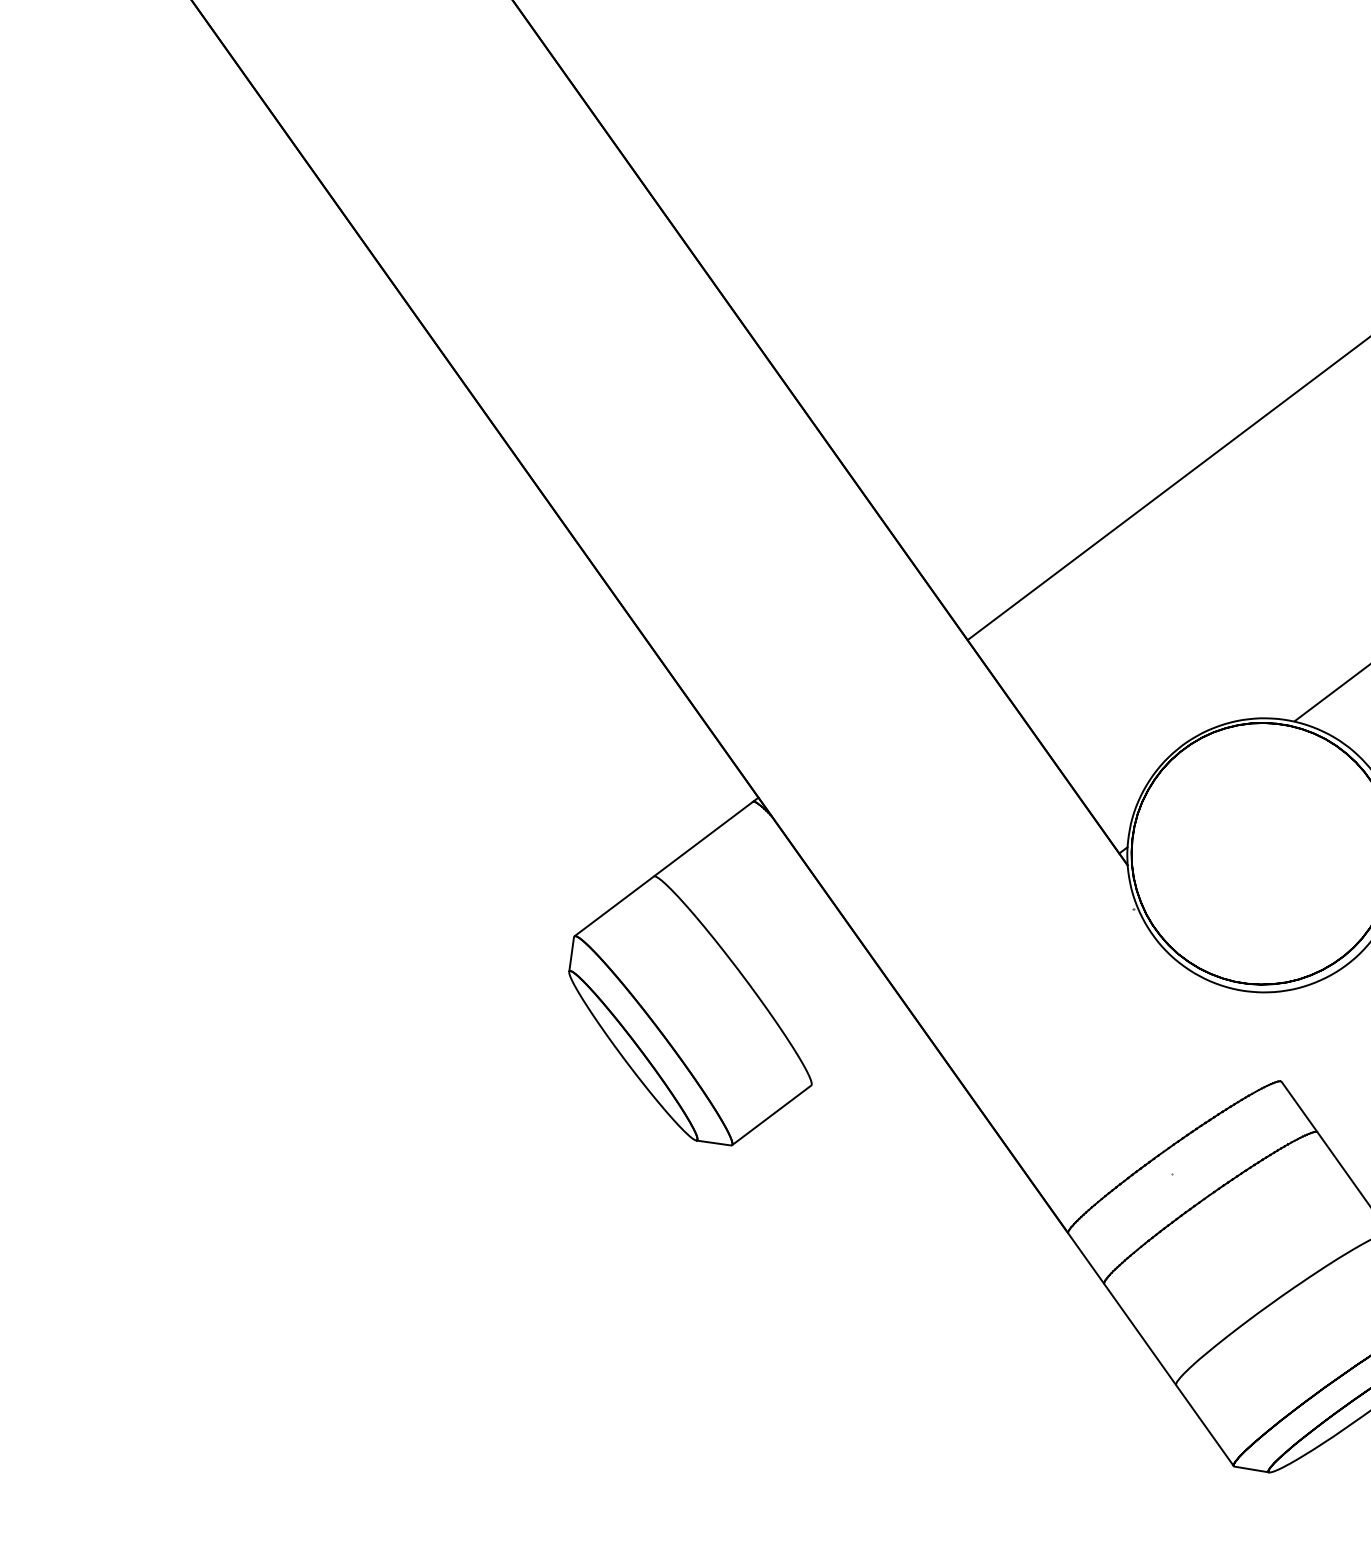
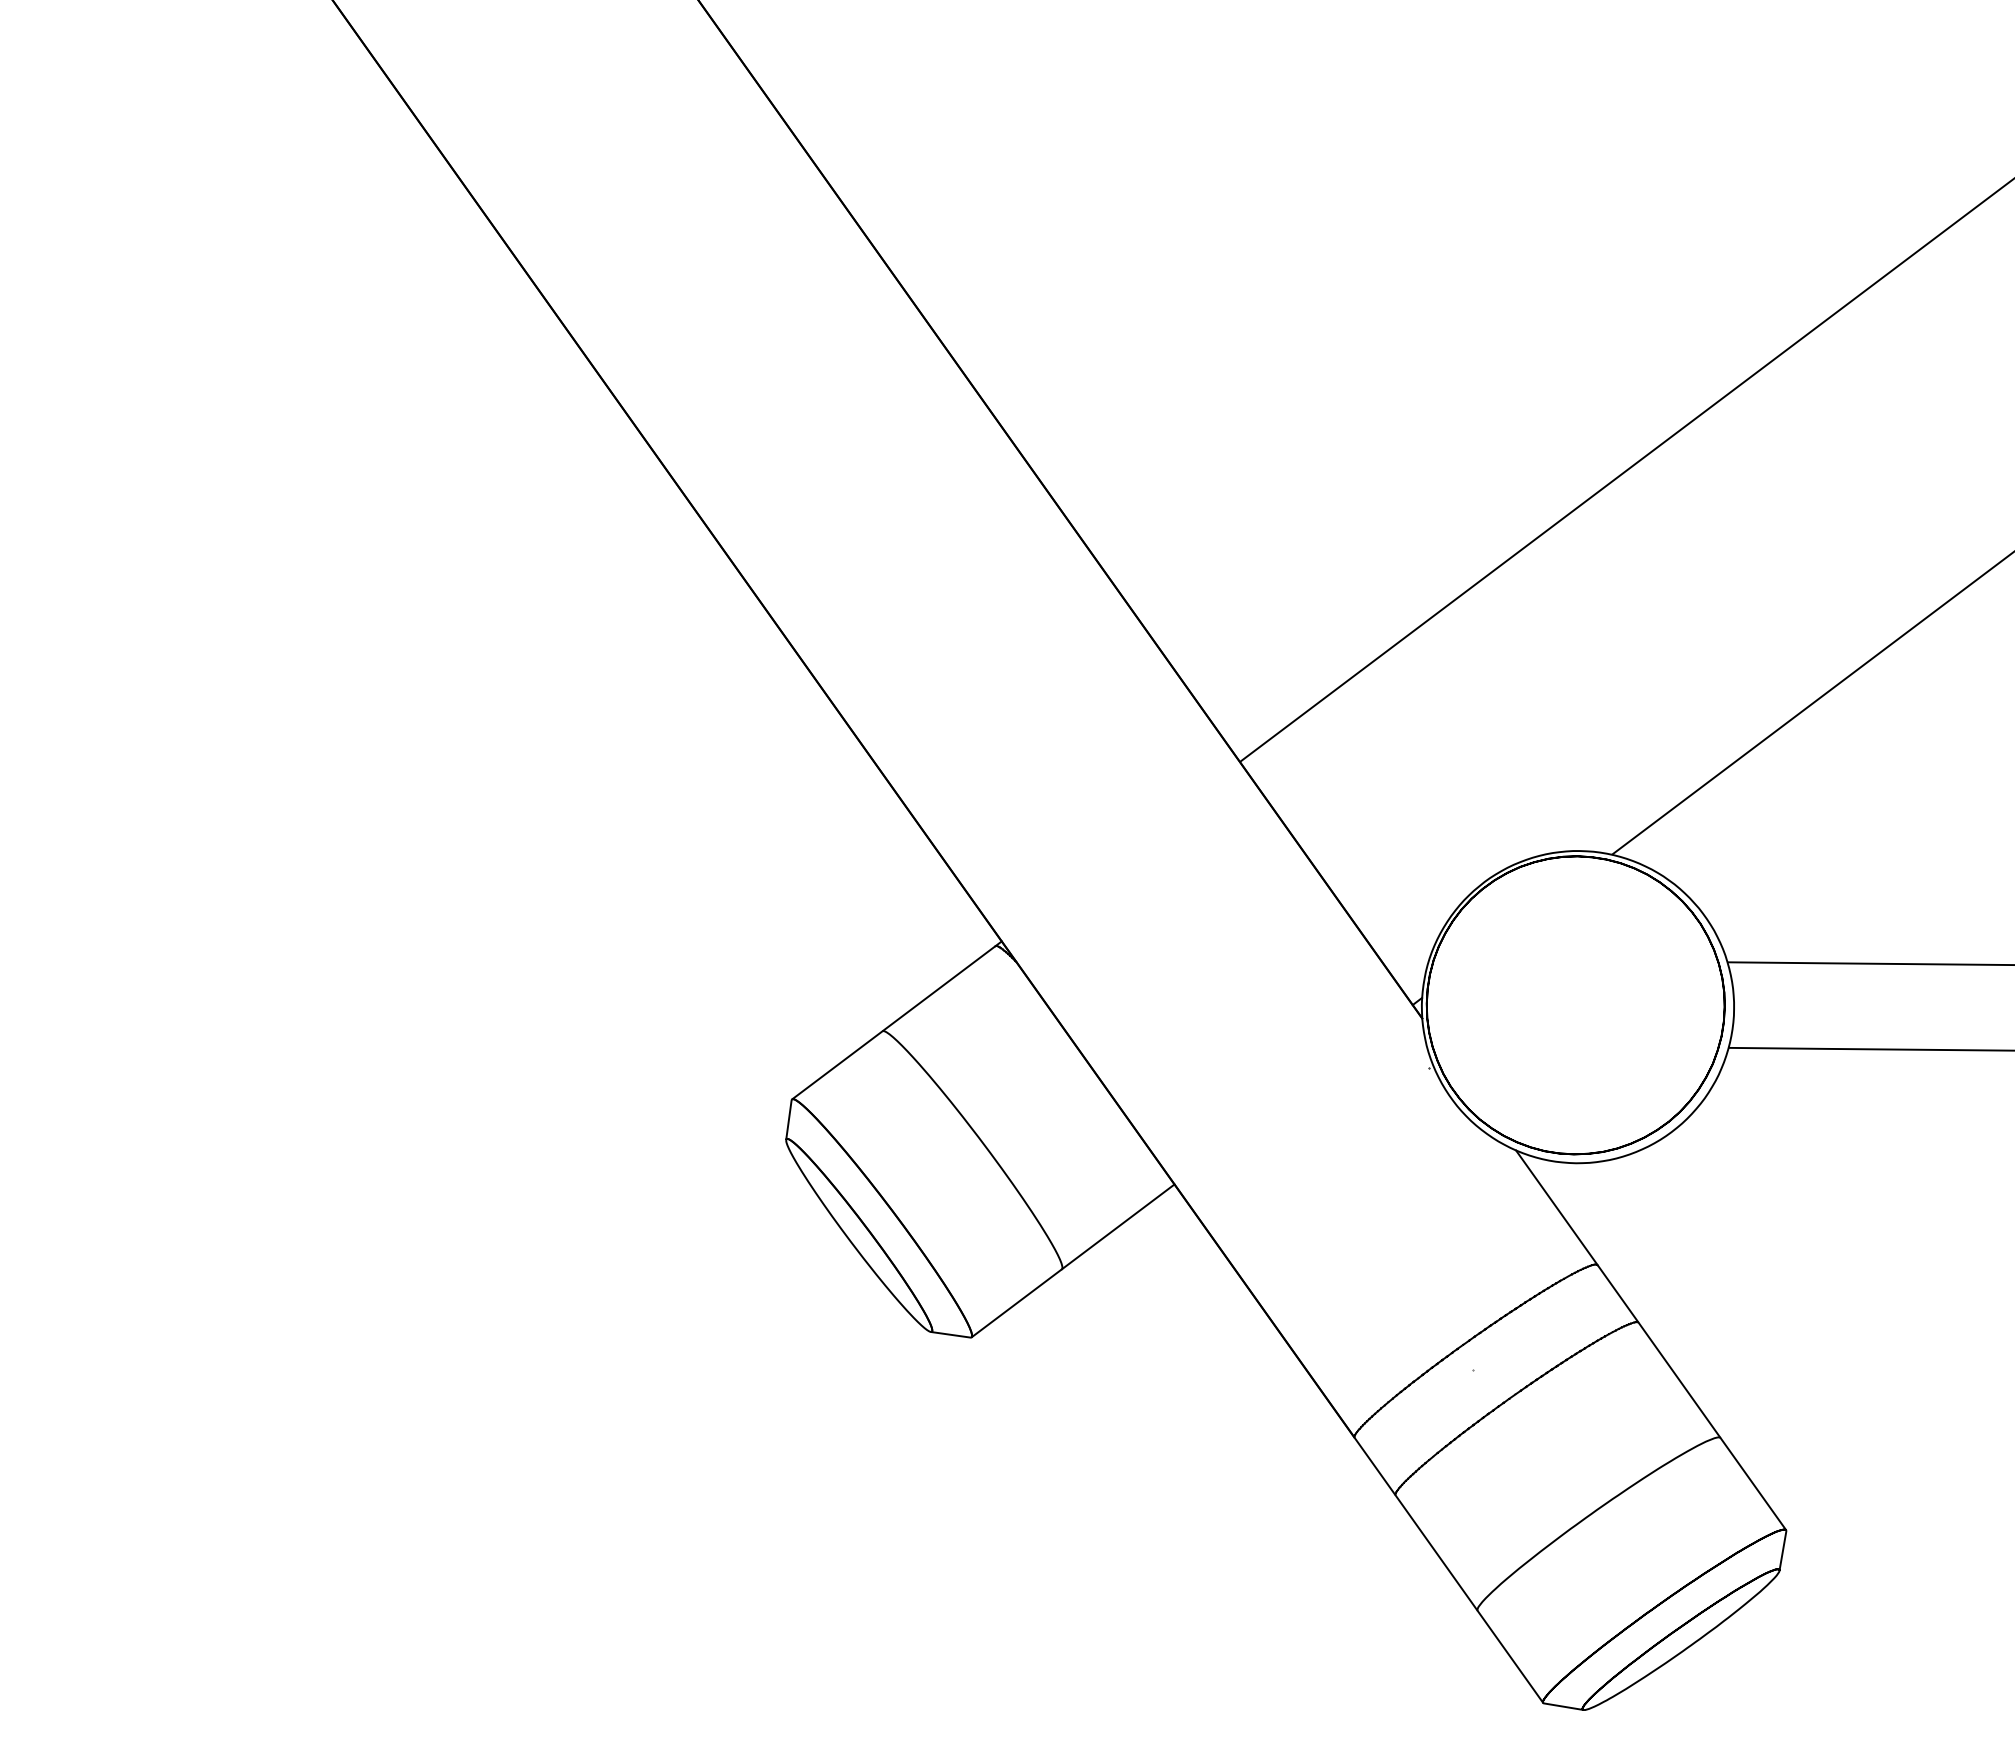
line: (1245, 1031) -> (1556, 1207), added
line: (860, 1047) -> (1117, 1226), added

